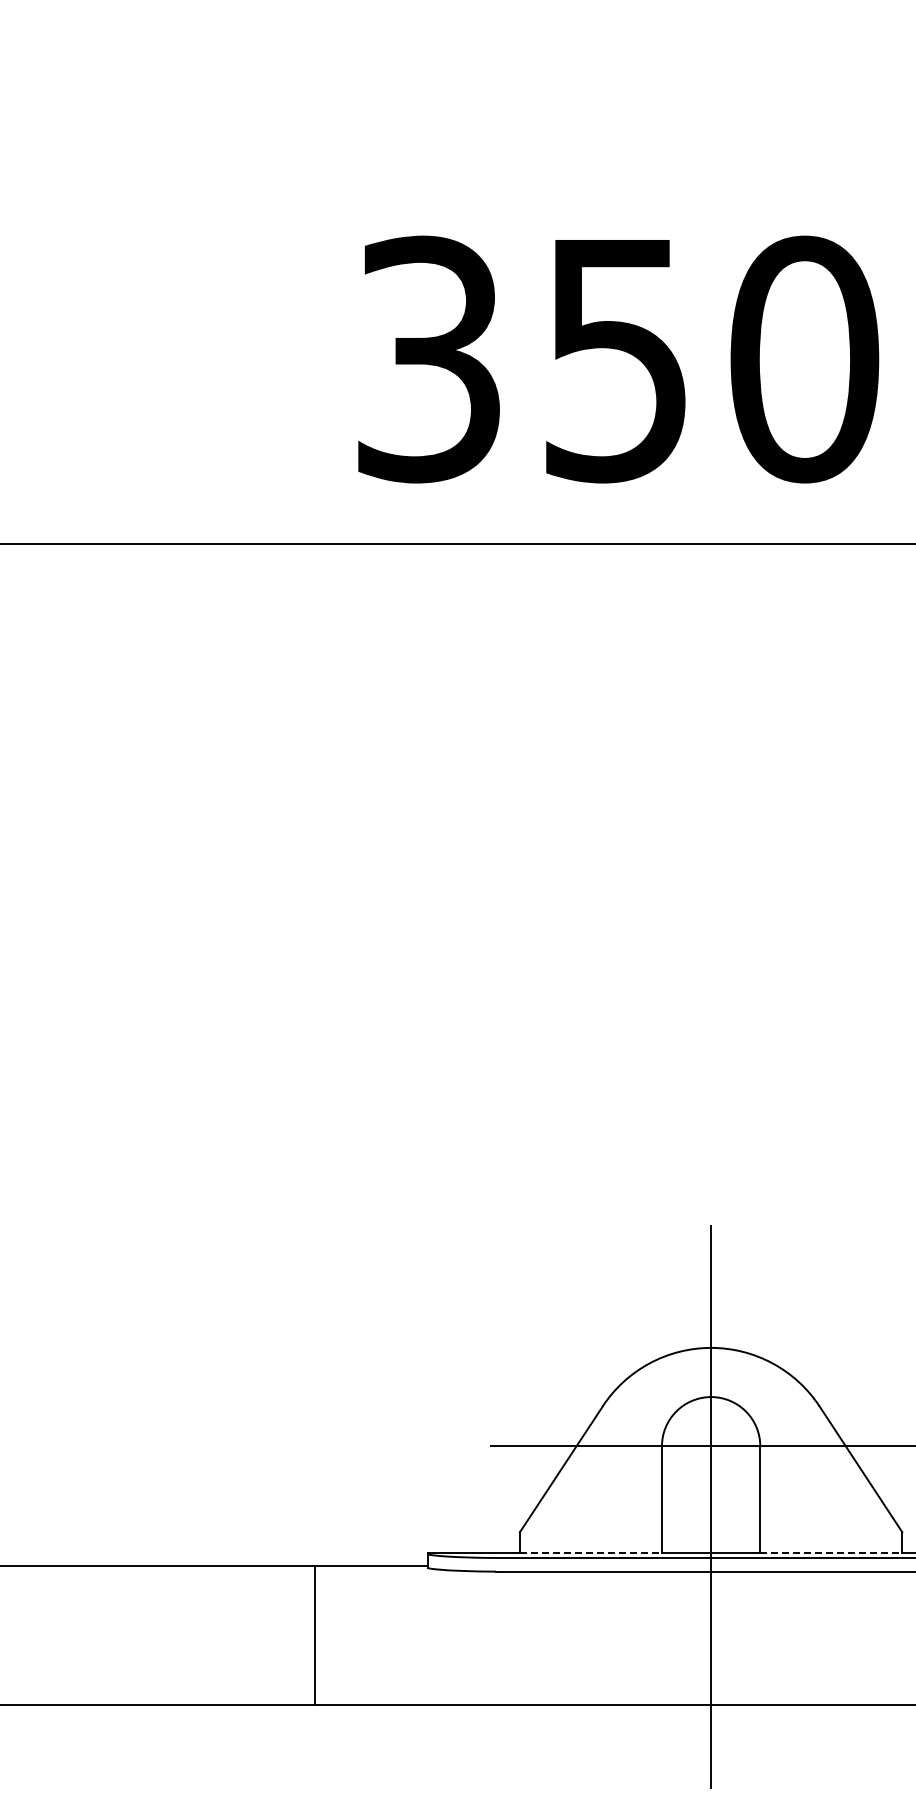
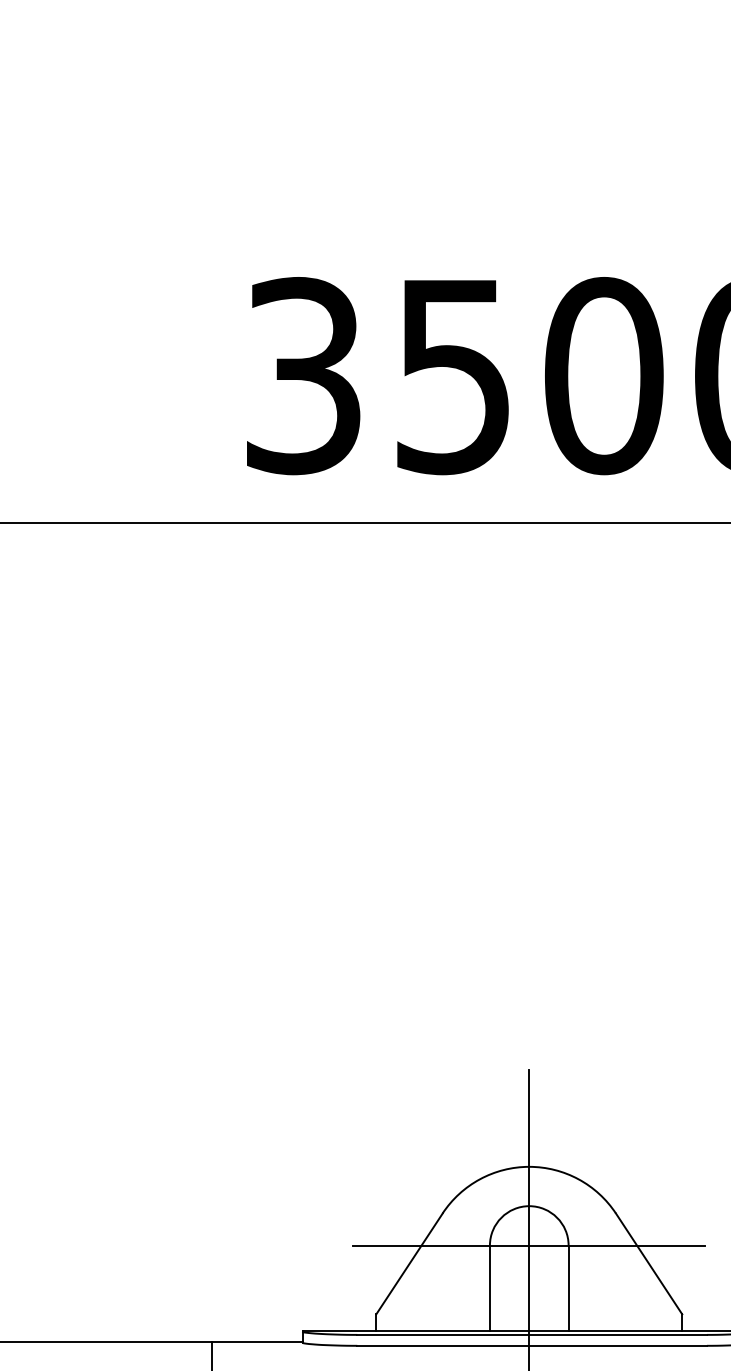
line: (591, 1552) -> (433, 1330), dashed -> solid
line: (831, 1552) -> (625, 1330), dashed -> solid

